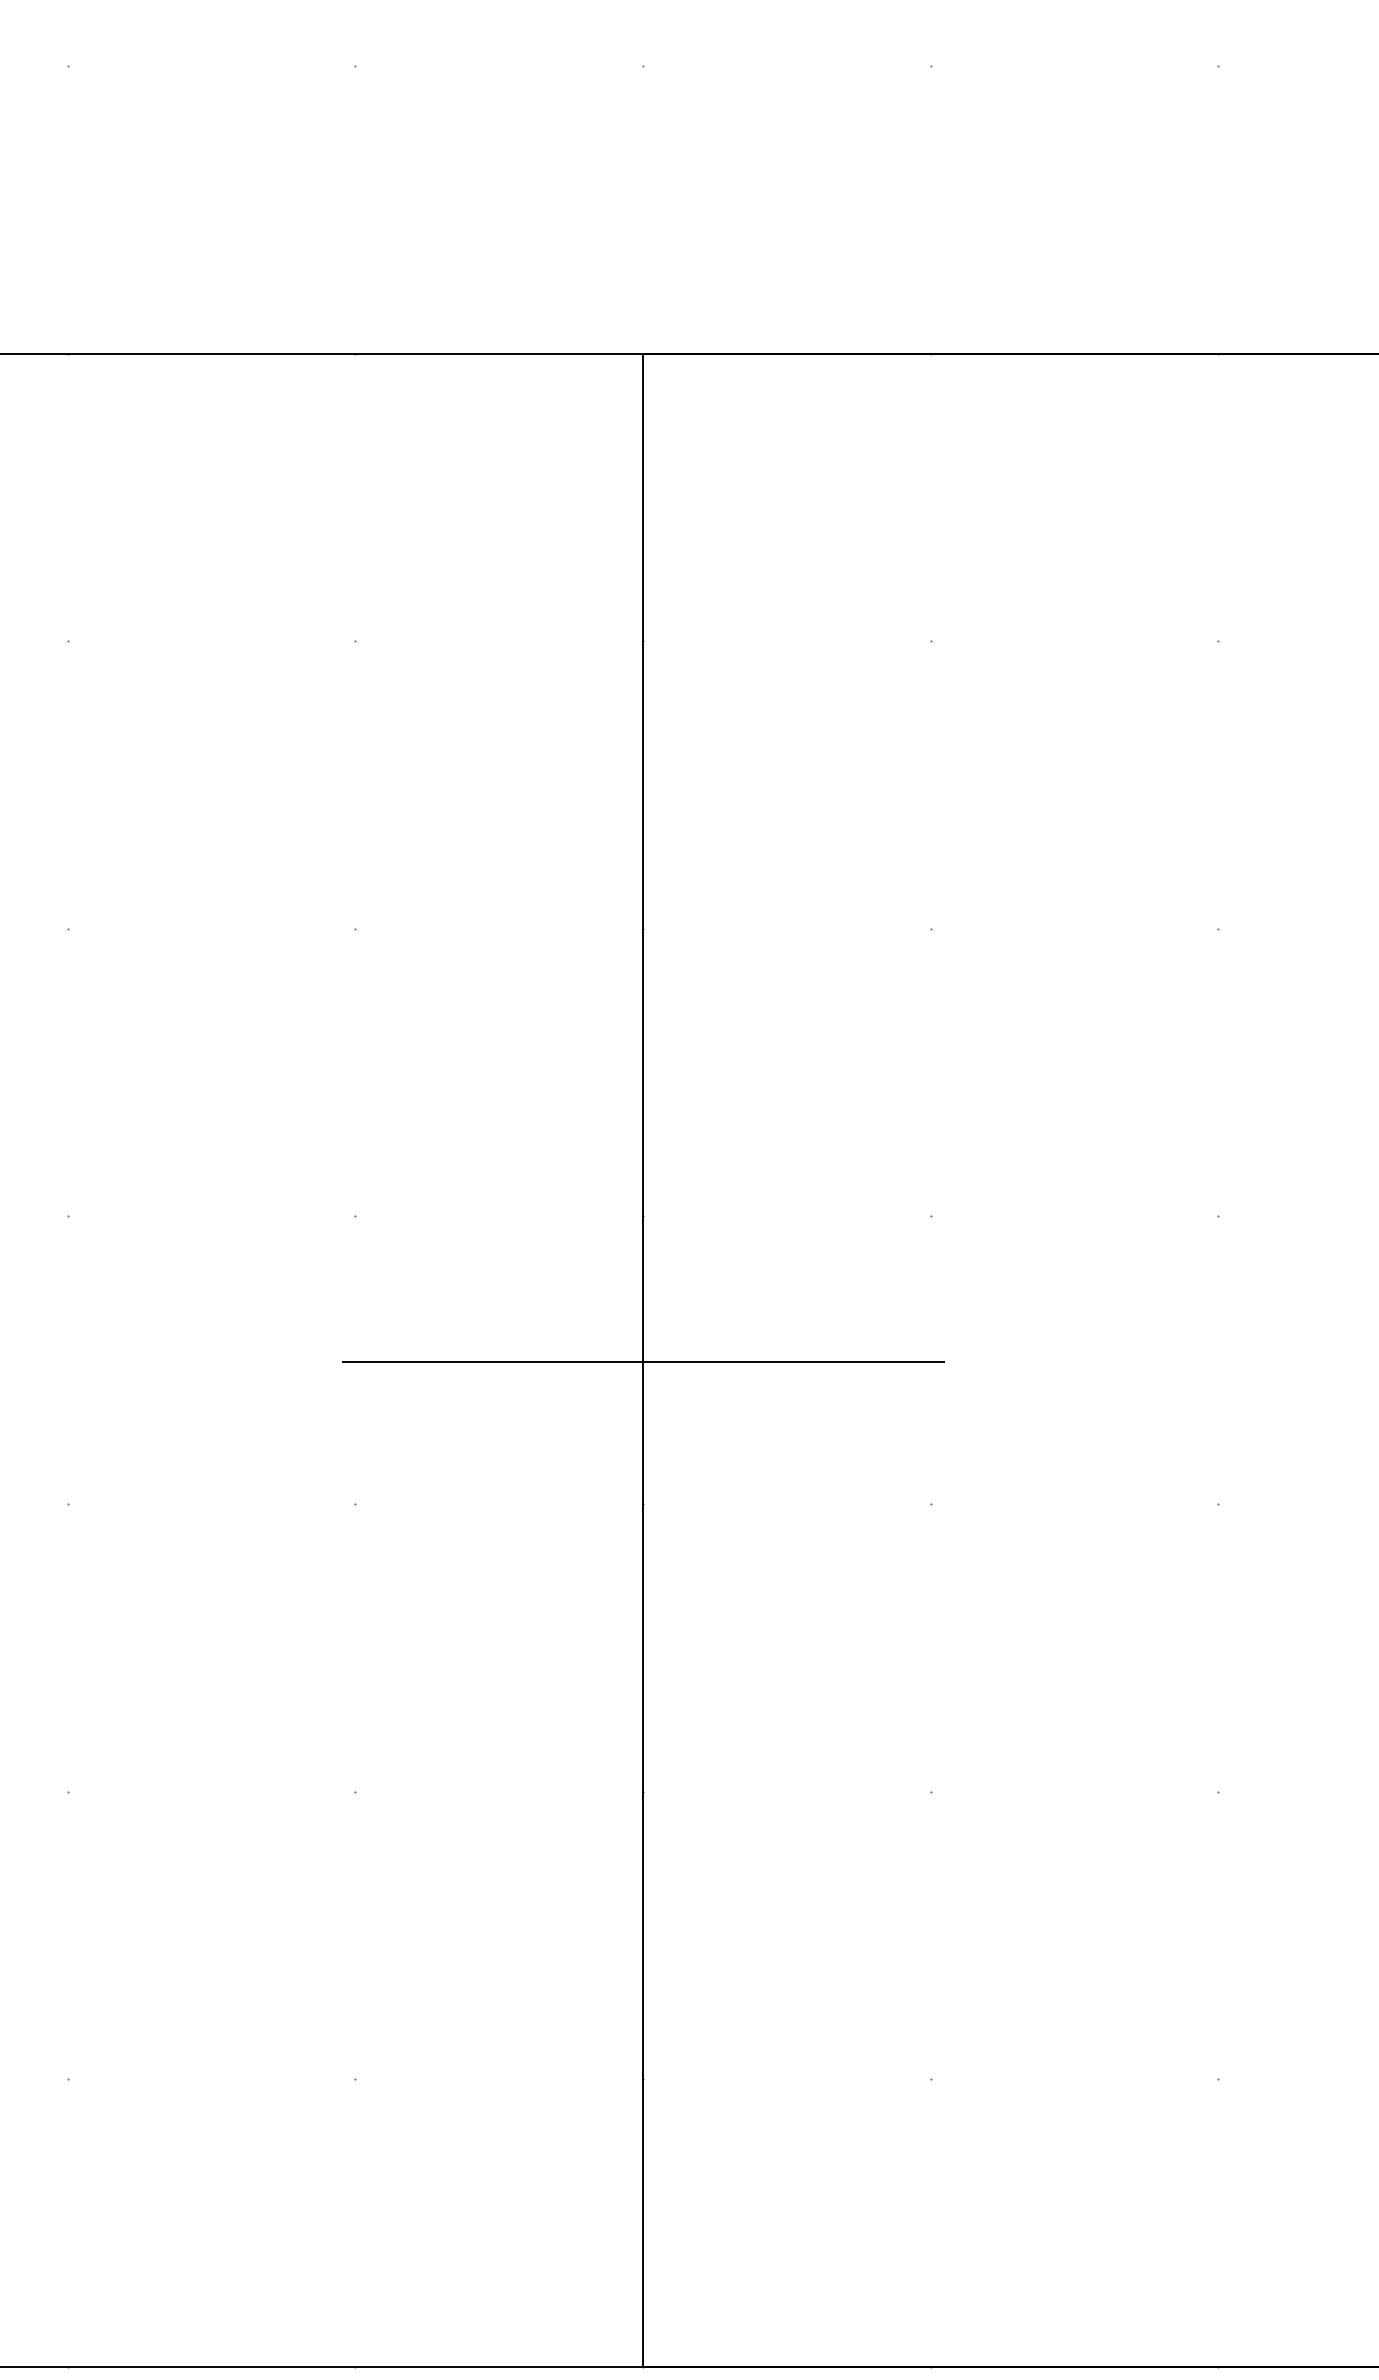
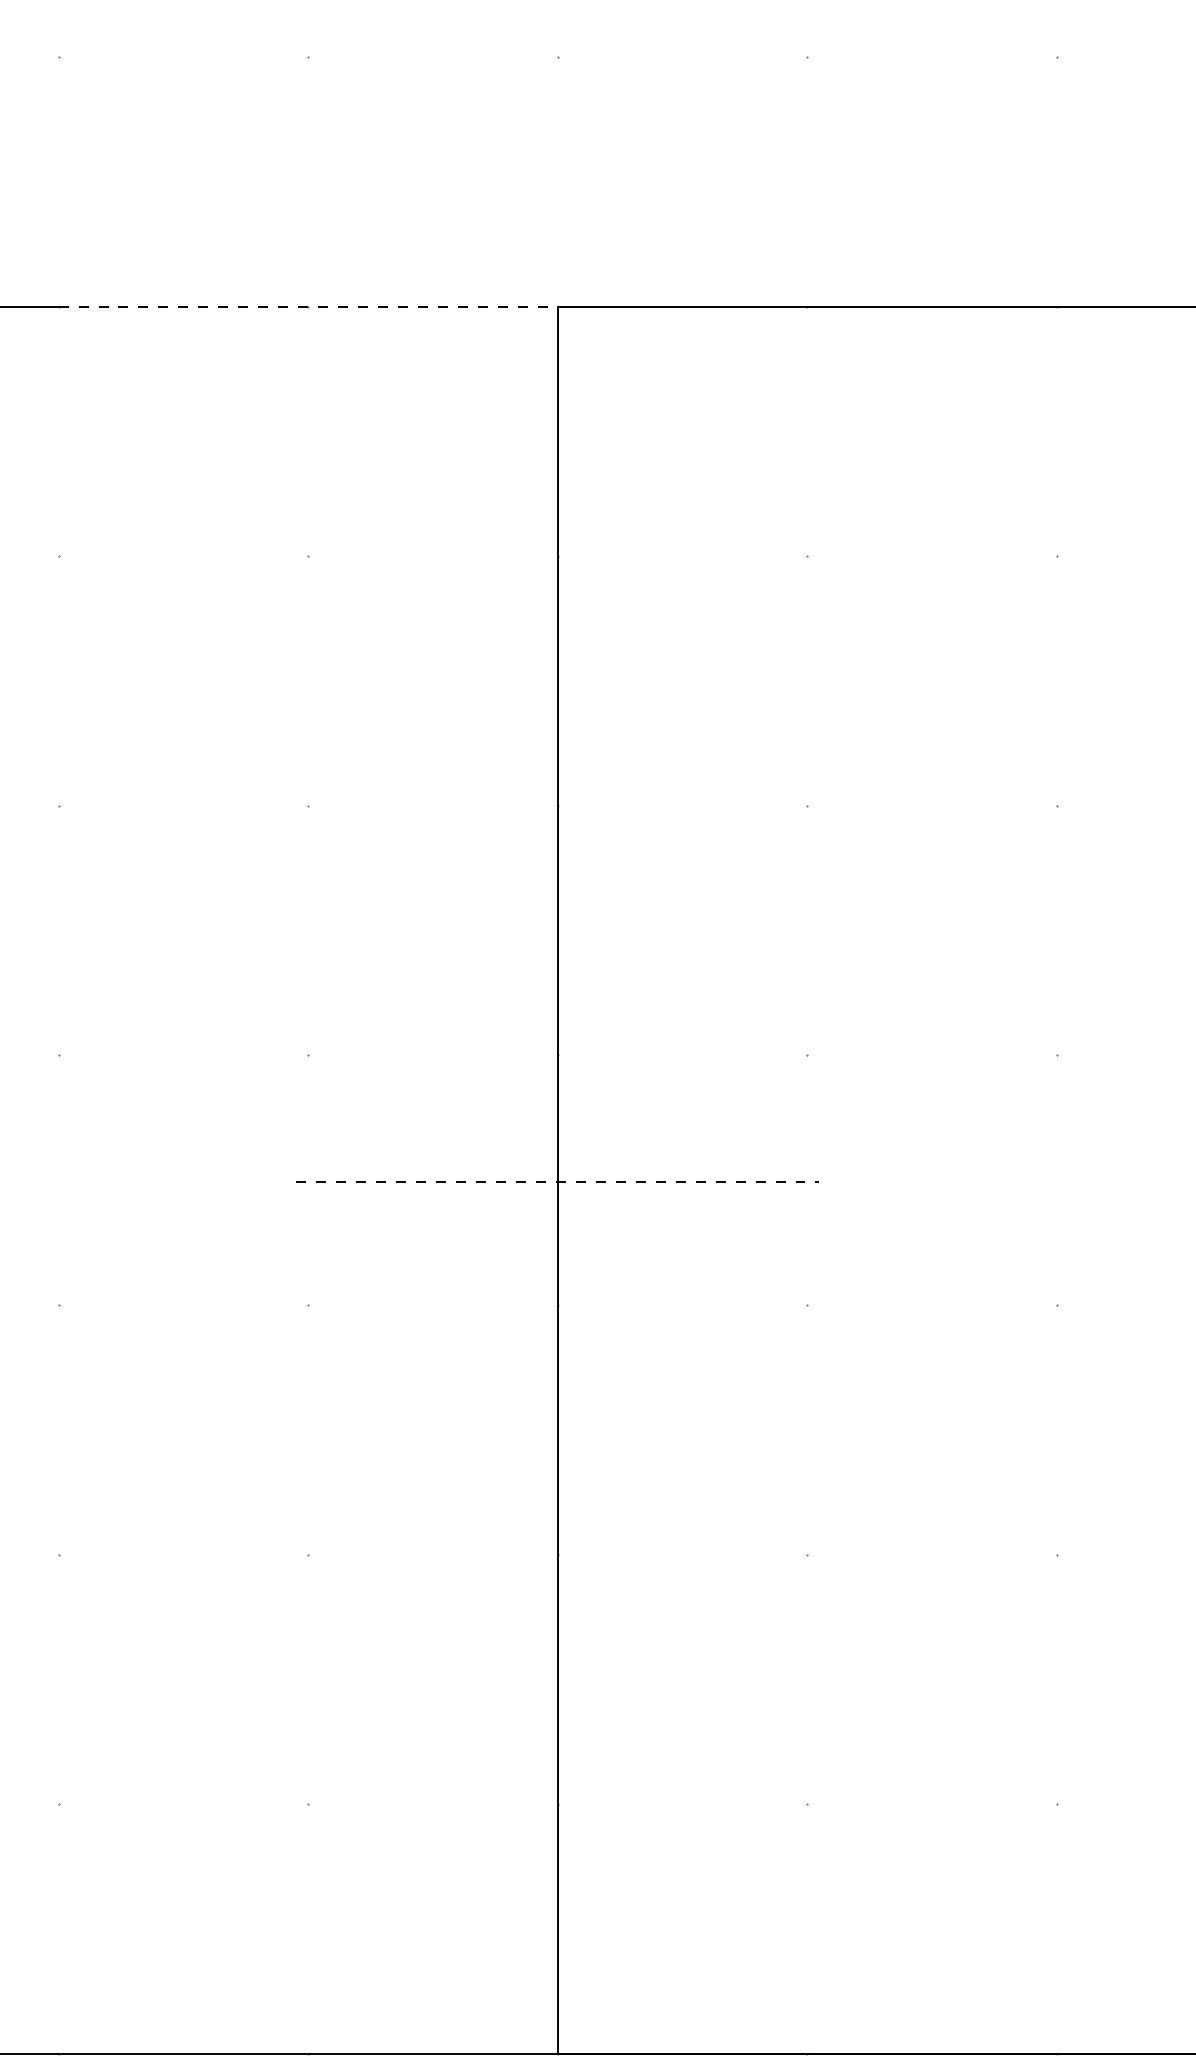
line: (355, 353) -> (308, 306), solid -> dashed
line: (643, 1362) -> (558, 1182), solid -> dashed

